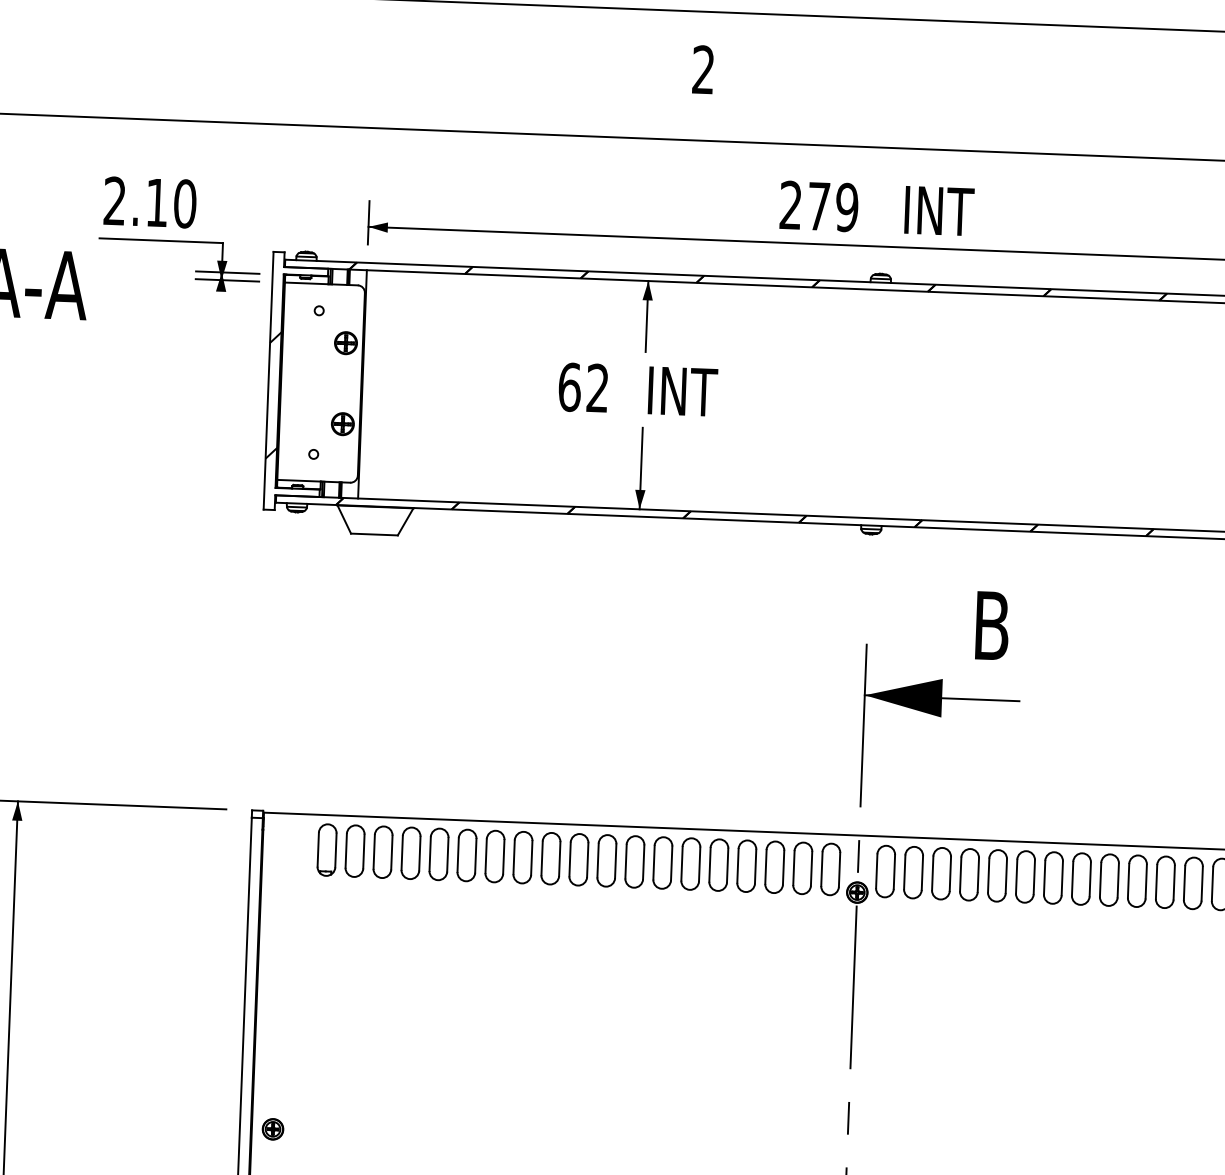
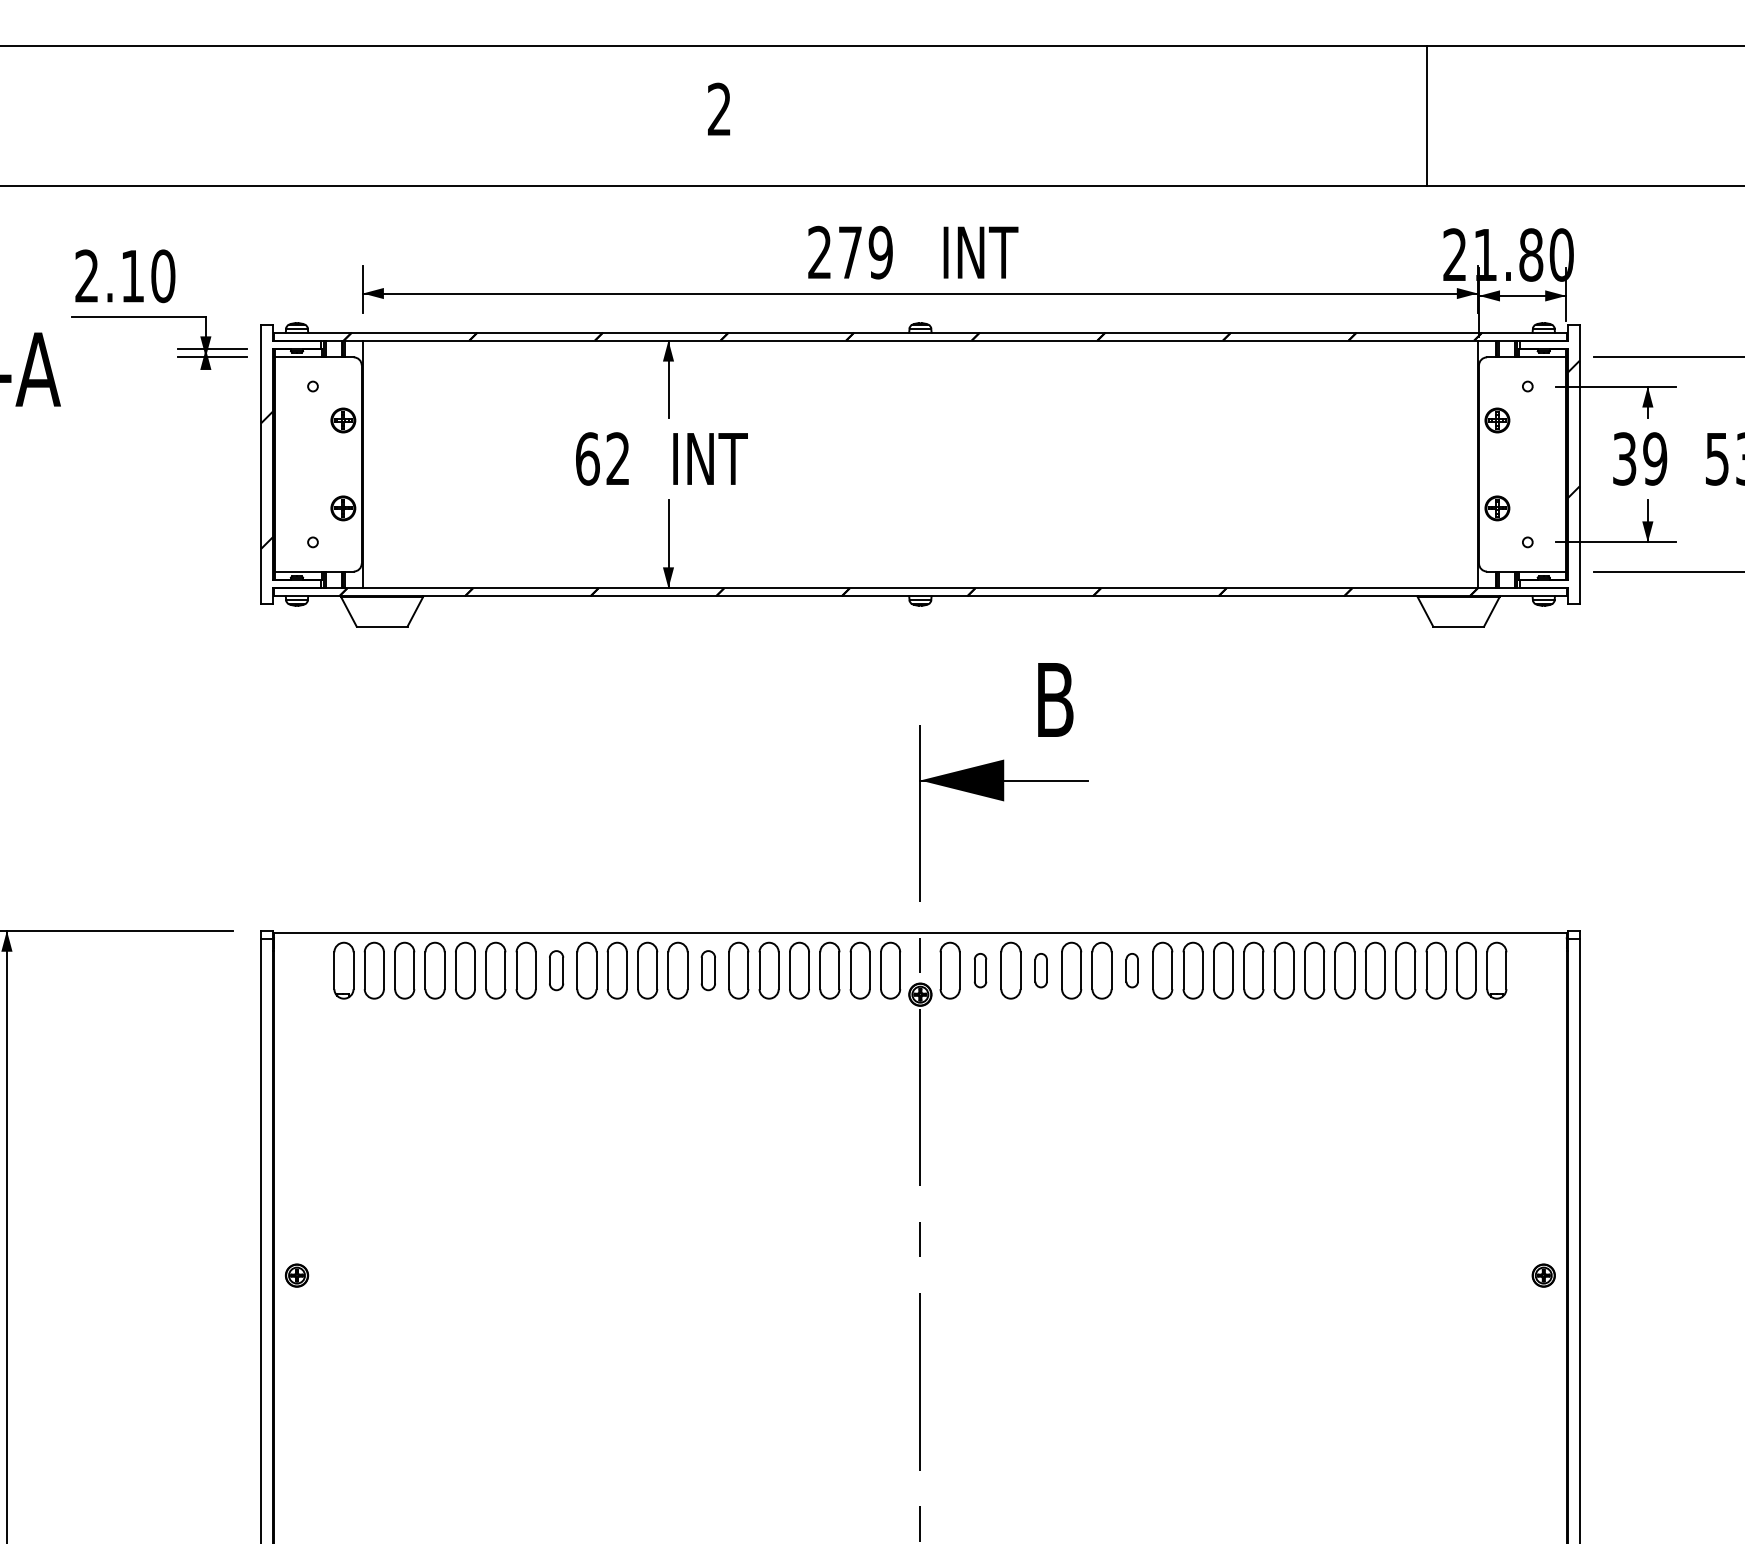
part: (522, 857) -> (556, 970), size x0.7
part: (662, 862) -> (708, 970), size x0.7
part: (913, 872) -> (980, 970), size x0.6
part: (968, 874) -> (1040, 970), size x0.6
part: (1052, 877) -> (1131, 970), size x0.6

